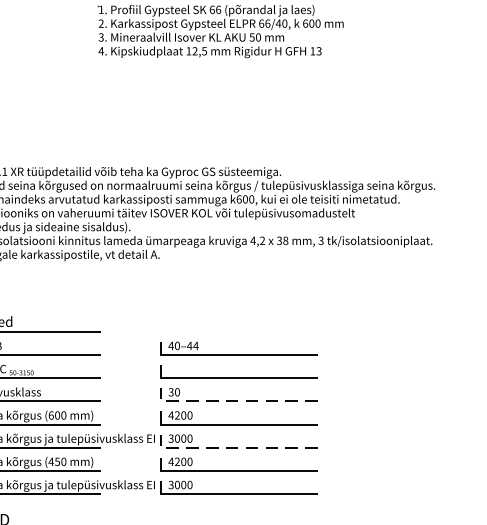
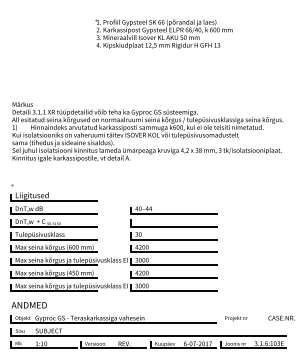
line: (231, 401) -> (170, 239), dashed -> solid
line: (231, 448) -> (170, 265), dashed -> solid

